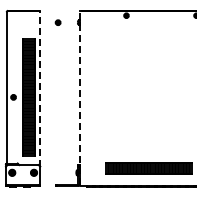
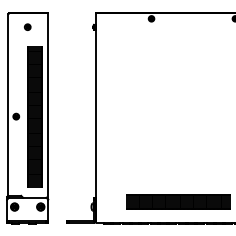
part: (57, 22) -> (26, 26), moved
line: (40, 88) -> (48, 106), dashed -> solid
line: (79, 97) -> (95, 116), dashed -> solid

